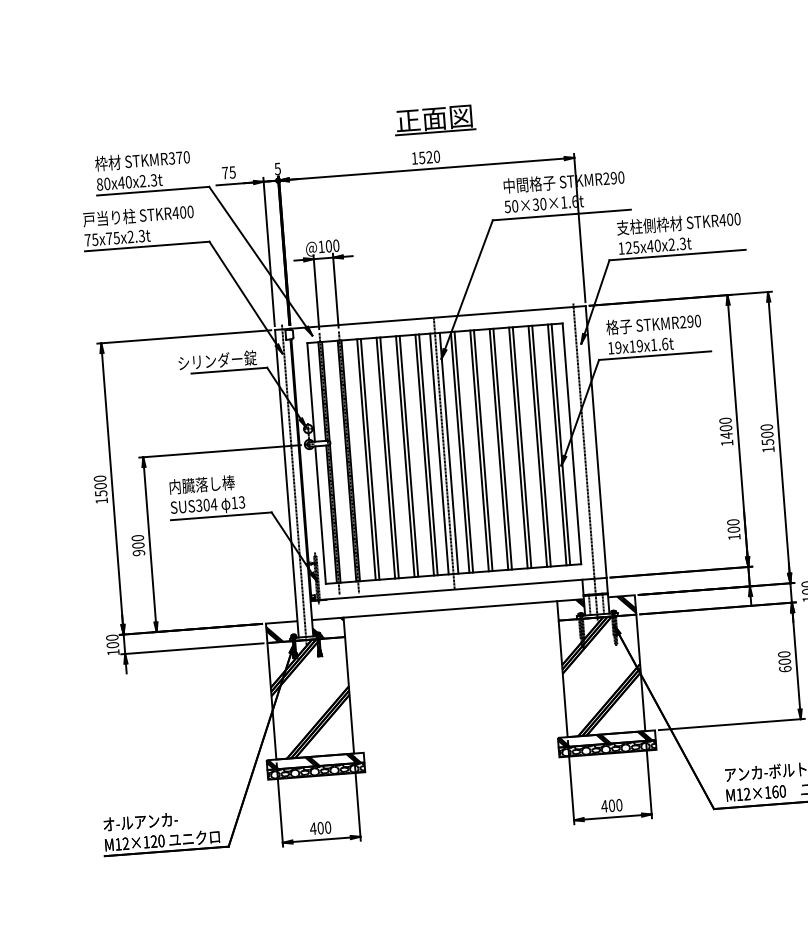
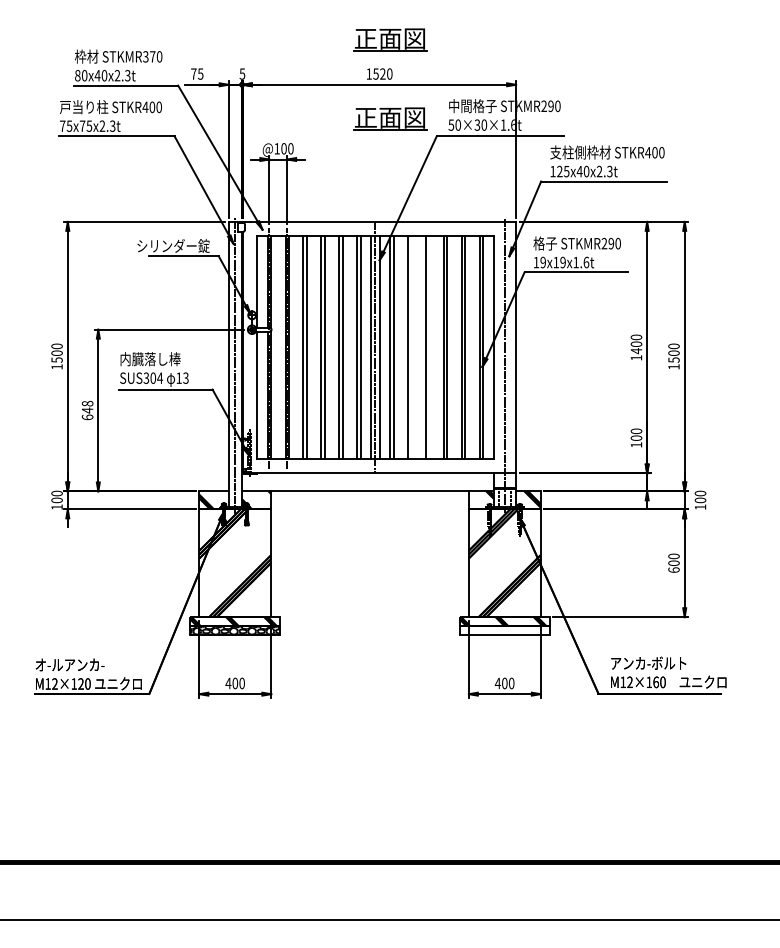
part: (441, 204) -> (390, 118), added
line: (502, 448) -> (429, 347), removed
line: (483, 450) -> (411, 347), removed
text: (138, 545) -> (87, 410), 900 -> 648
hatch: (607, 748) -> (504, 630), removed

